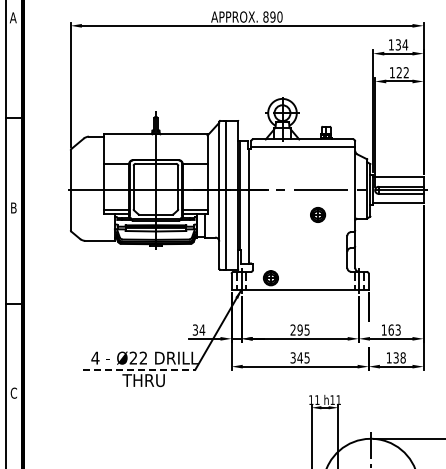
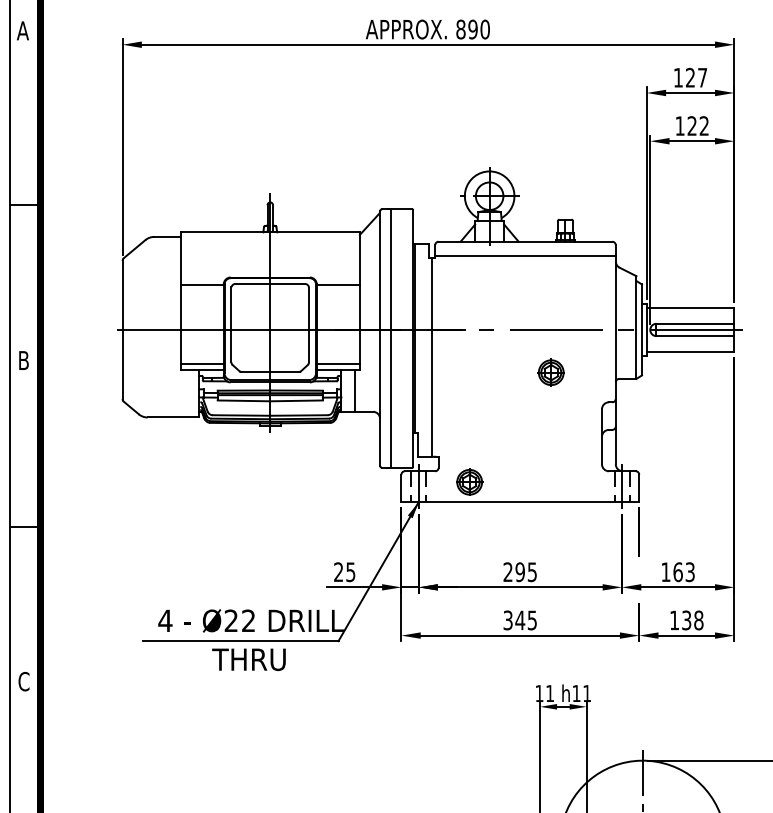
text: (401, 44) -> (695, 77), 134 -> 127
text: (198, 329) -> (344, 571), 34 -> 25
line: (139, 369) -> (241, 640), dashed -> solid

